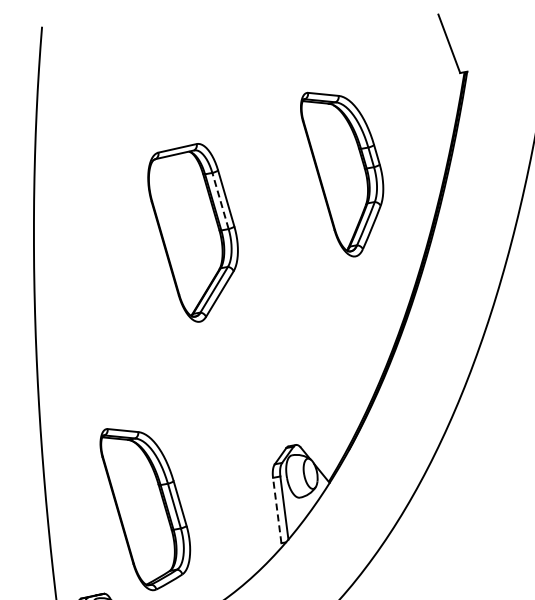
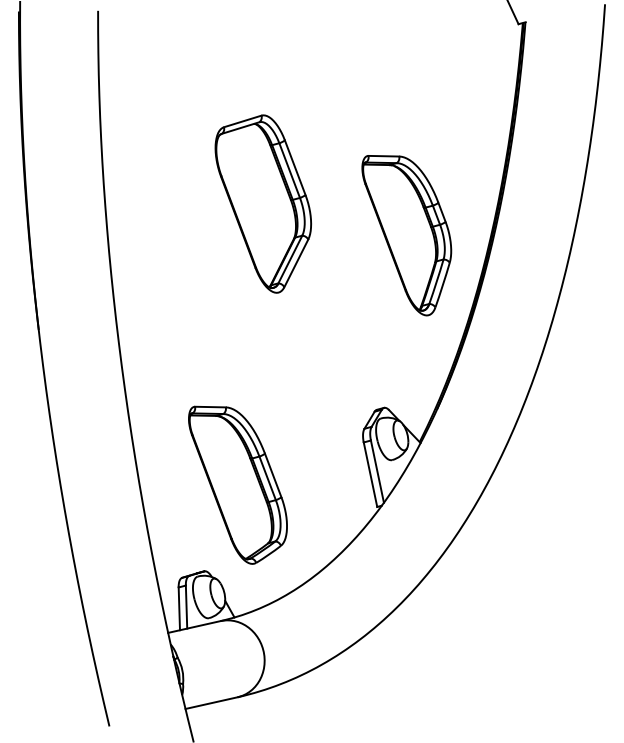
part: (339, 175) -> (406, 235), moved
line: (220, 200) -> (289, 170), dashed -> solid
line: (277, 510) -> (370, 474), dashed -> solid

